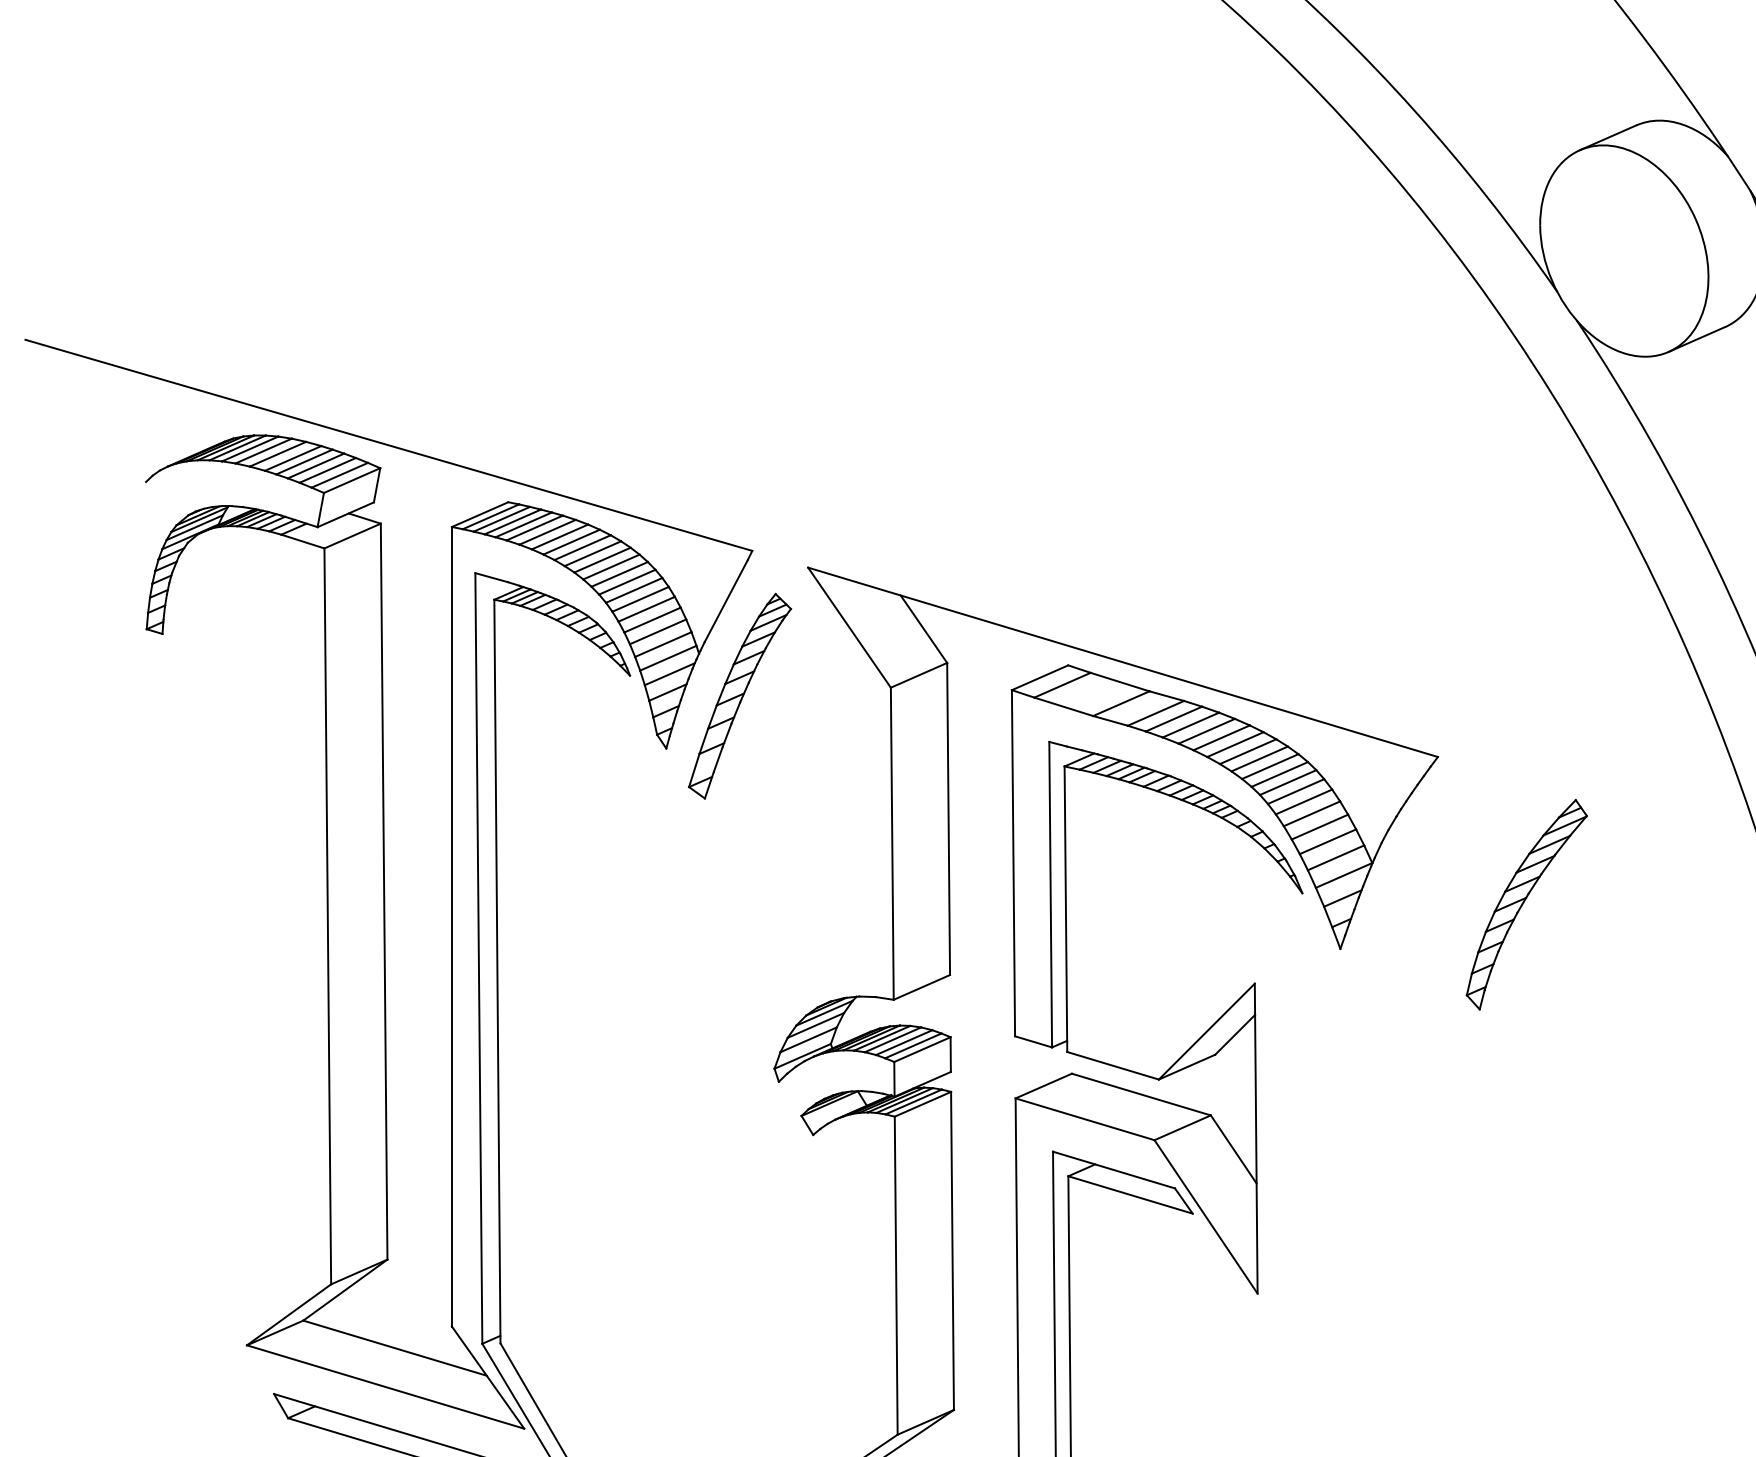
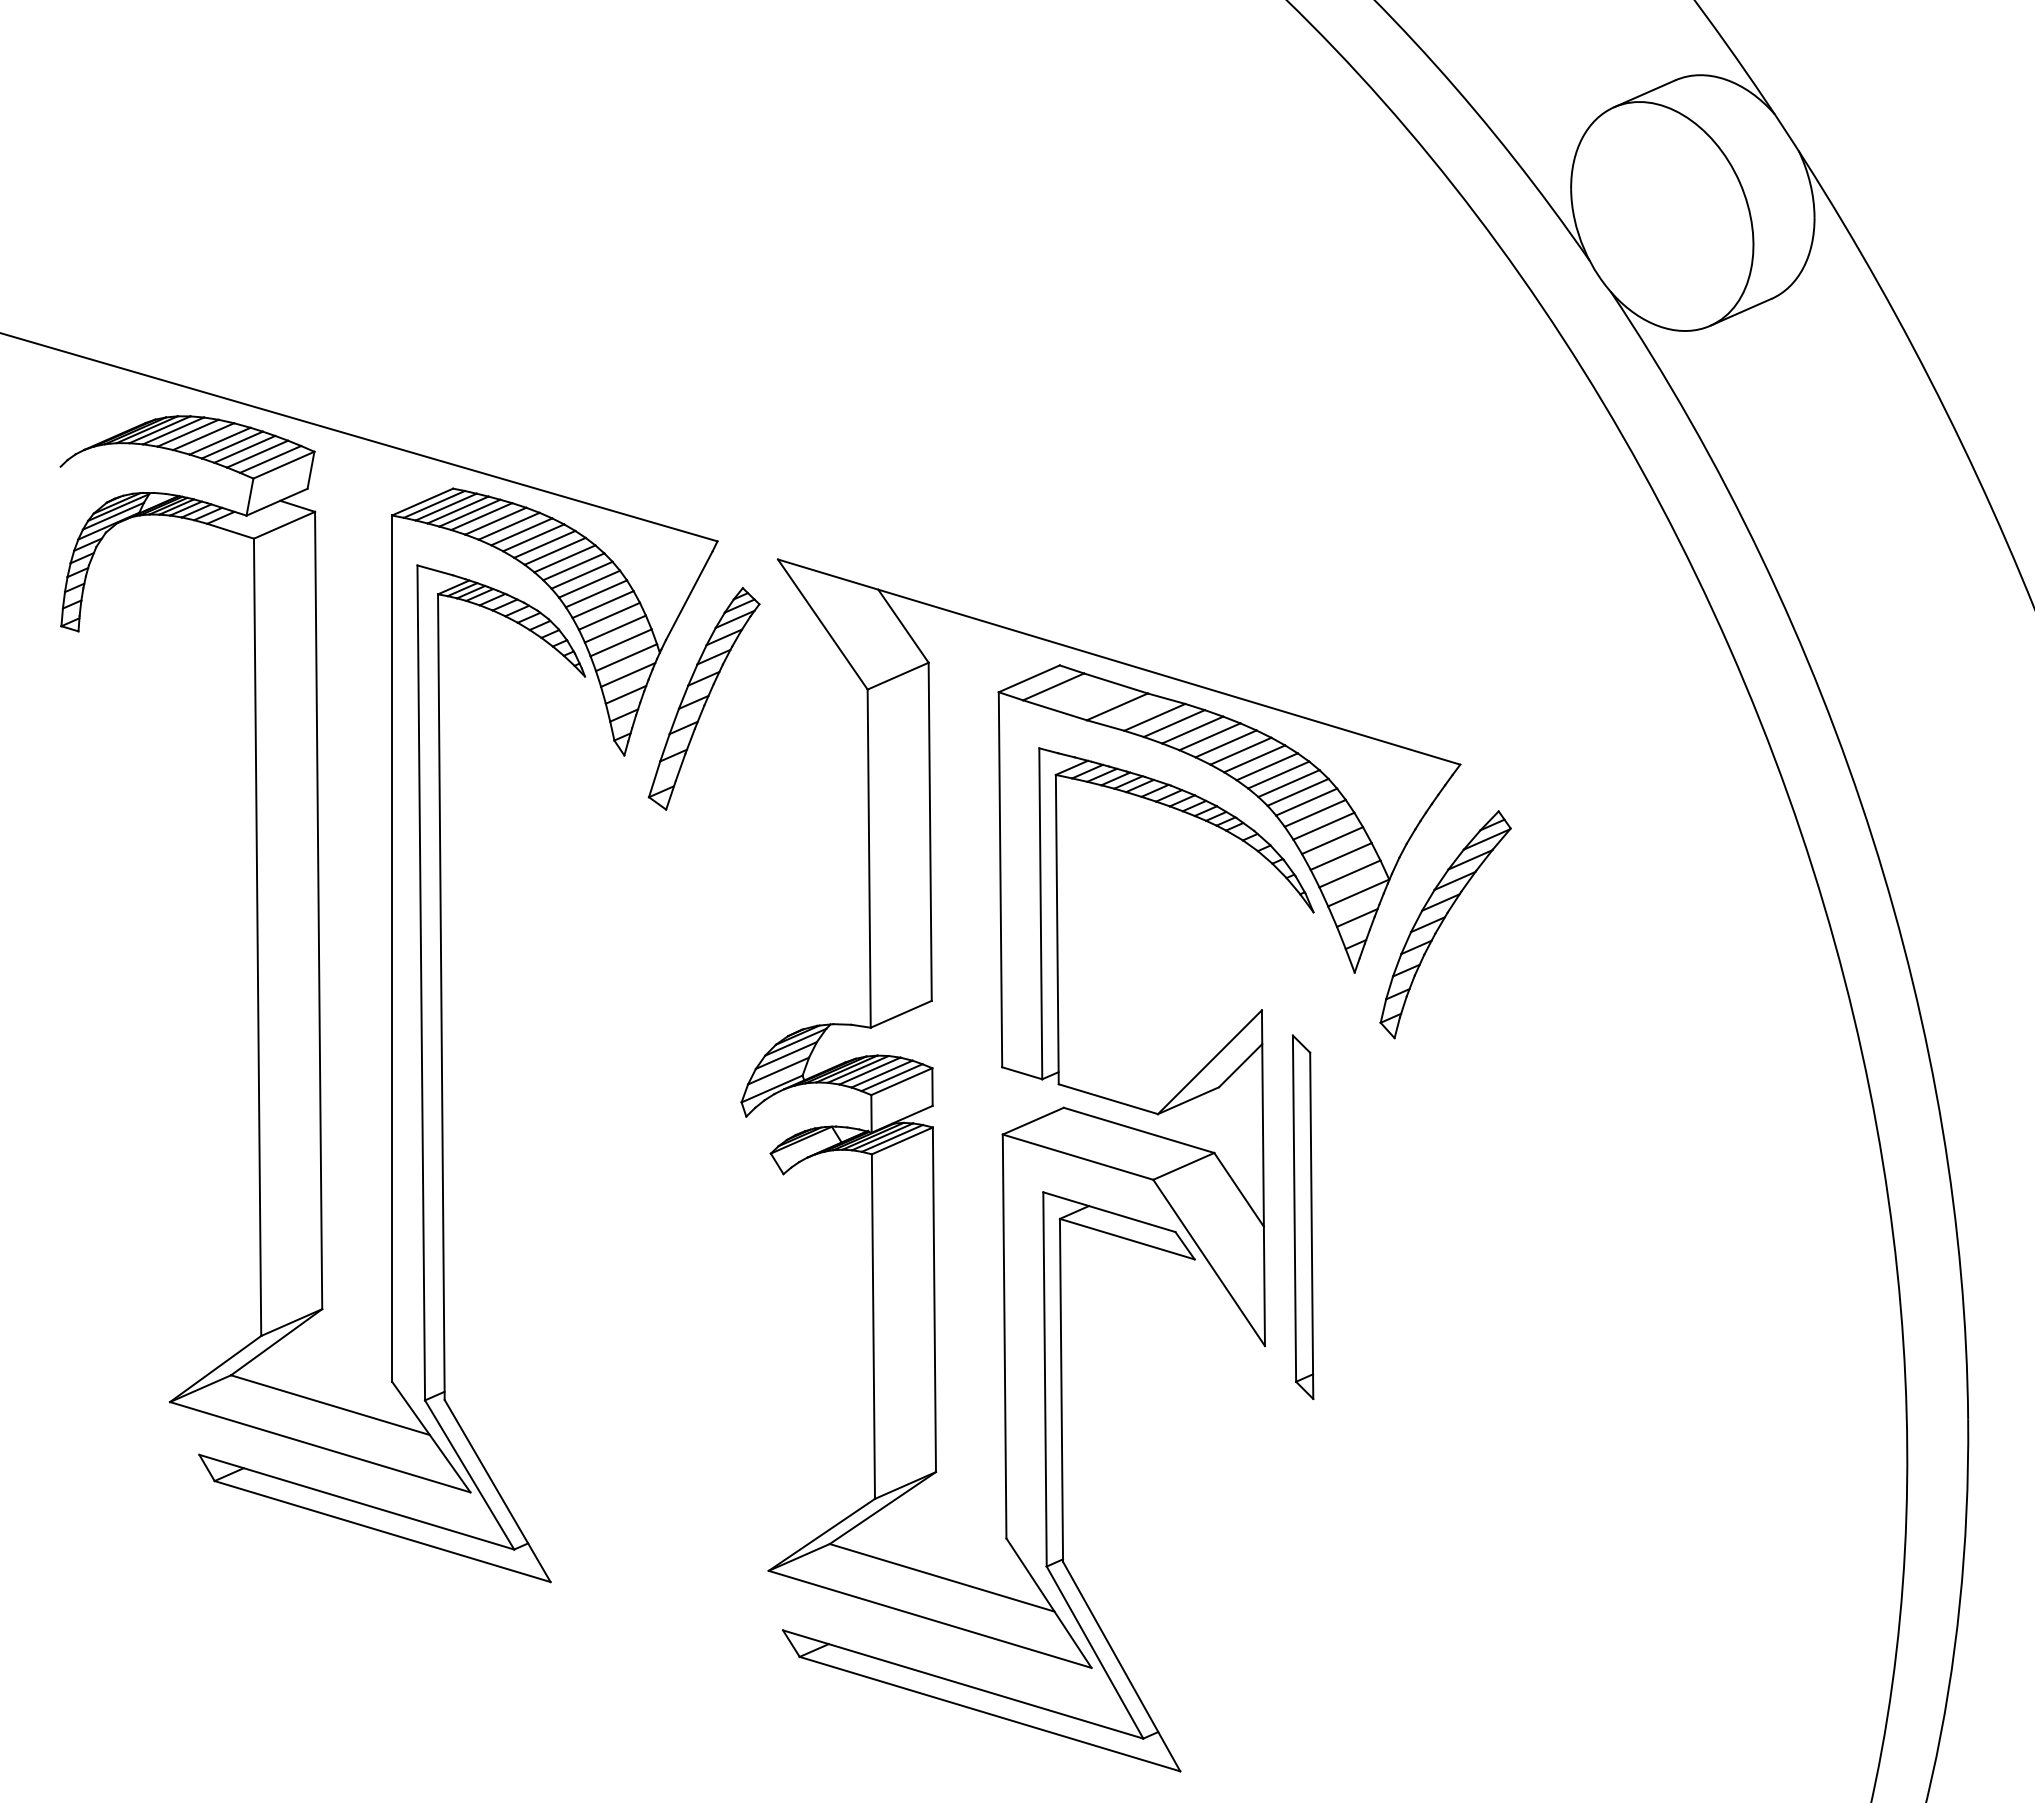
part: (1526, 904) -> (1445, 924), moved
part: (1292, 1174) -> (1302, 1216), added

